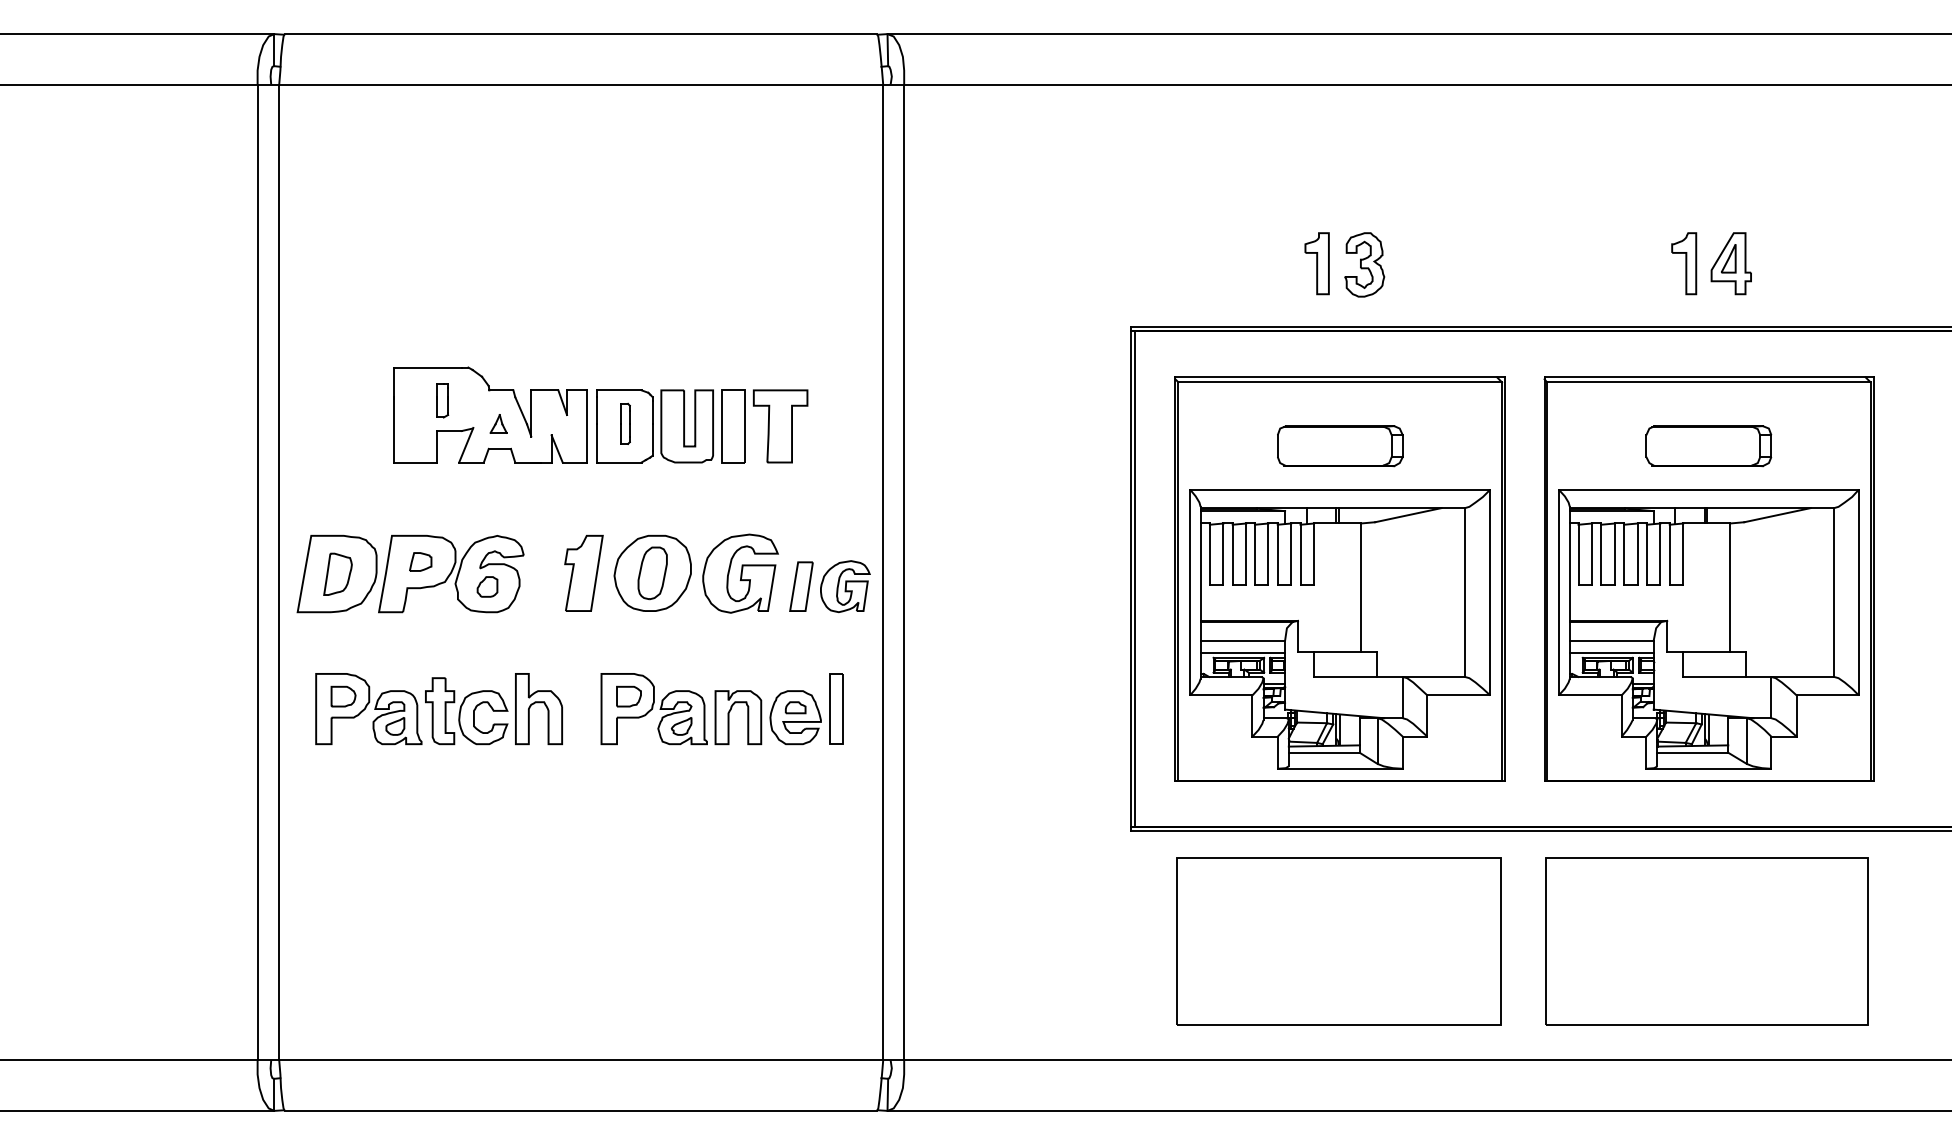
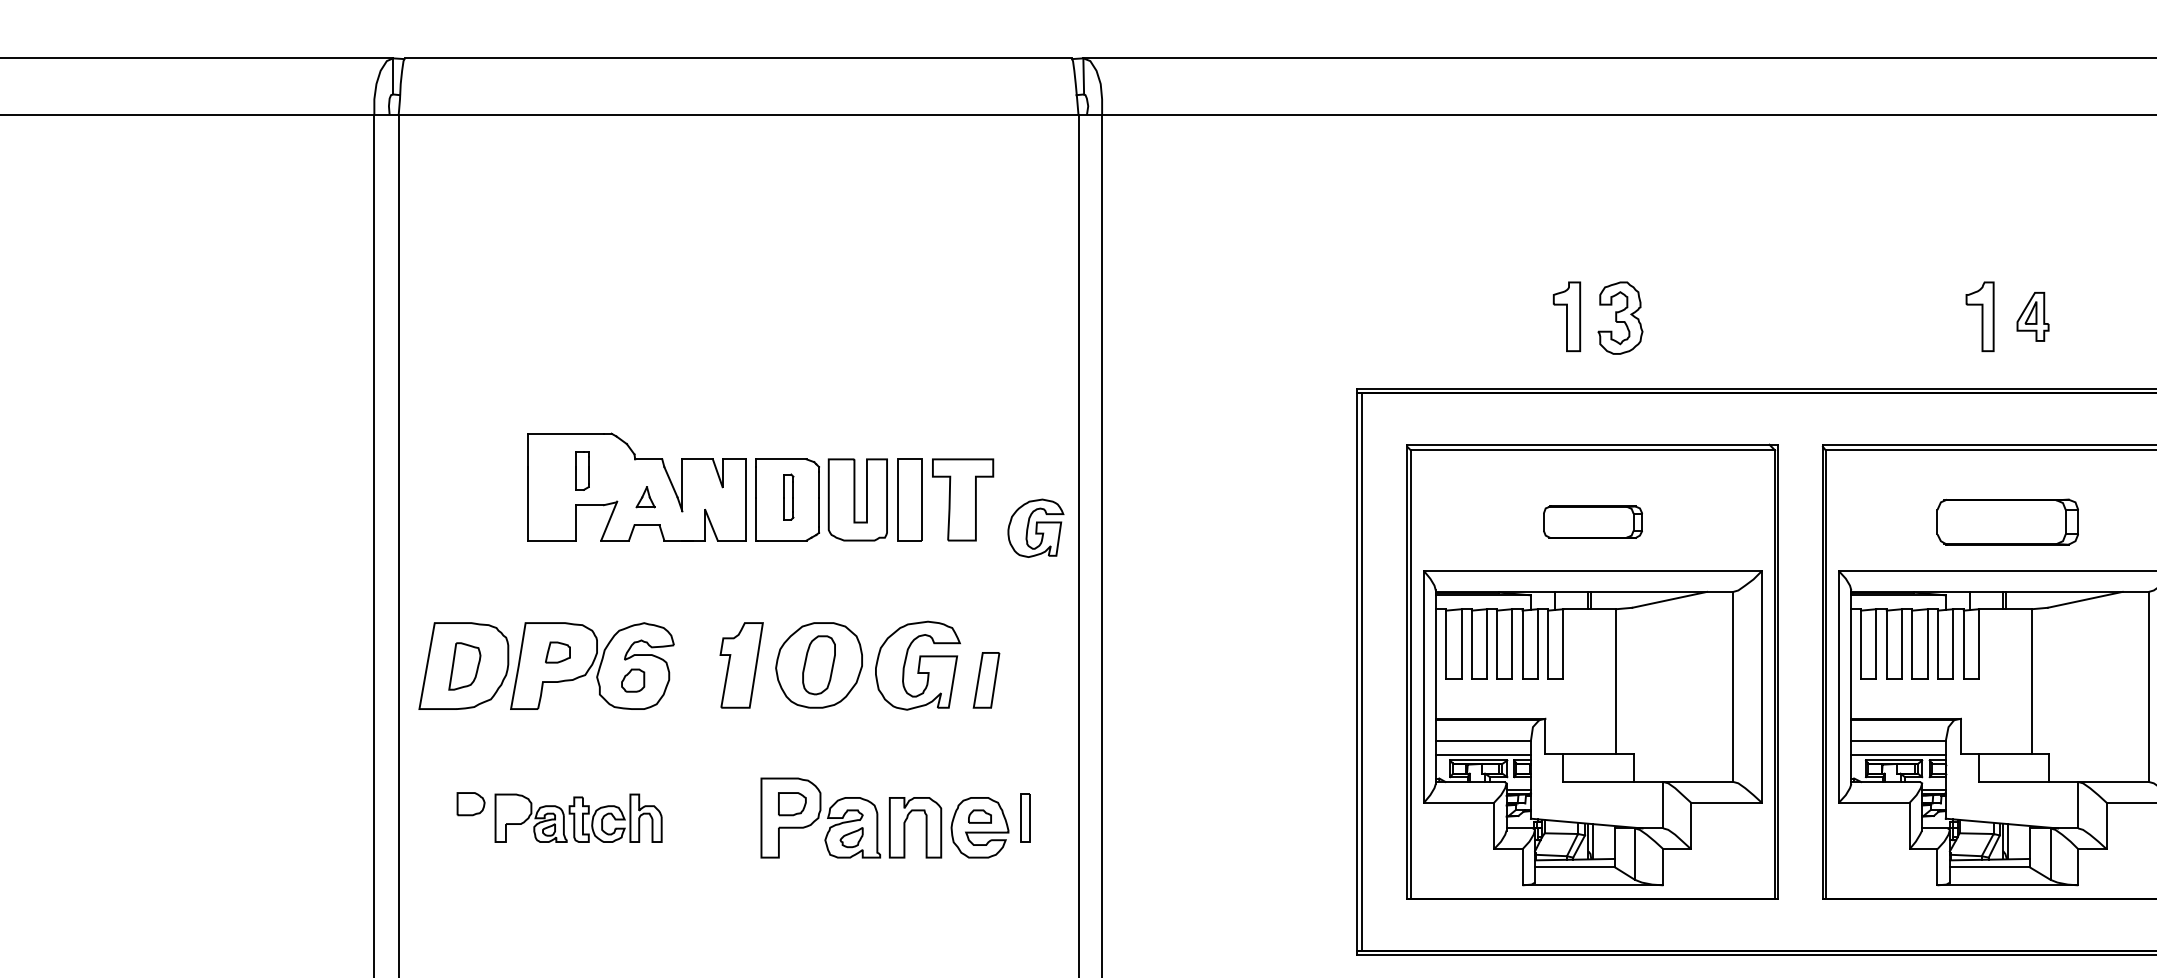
part: (1730, 263) -> (2032, 316), size x0.7
part: (1340, 446) -> (1593, 522), size x0.7
part: (845, 586) -> (1036, 528), moved
part: (836, 708) -> (1025, 817), size x0.6
part: (438, 709) -> (577, 818), size x0.6

